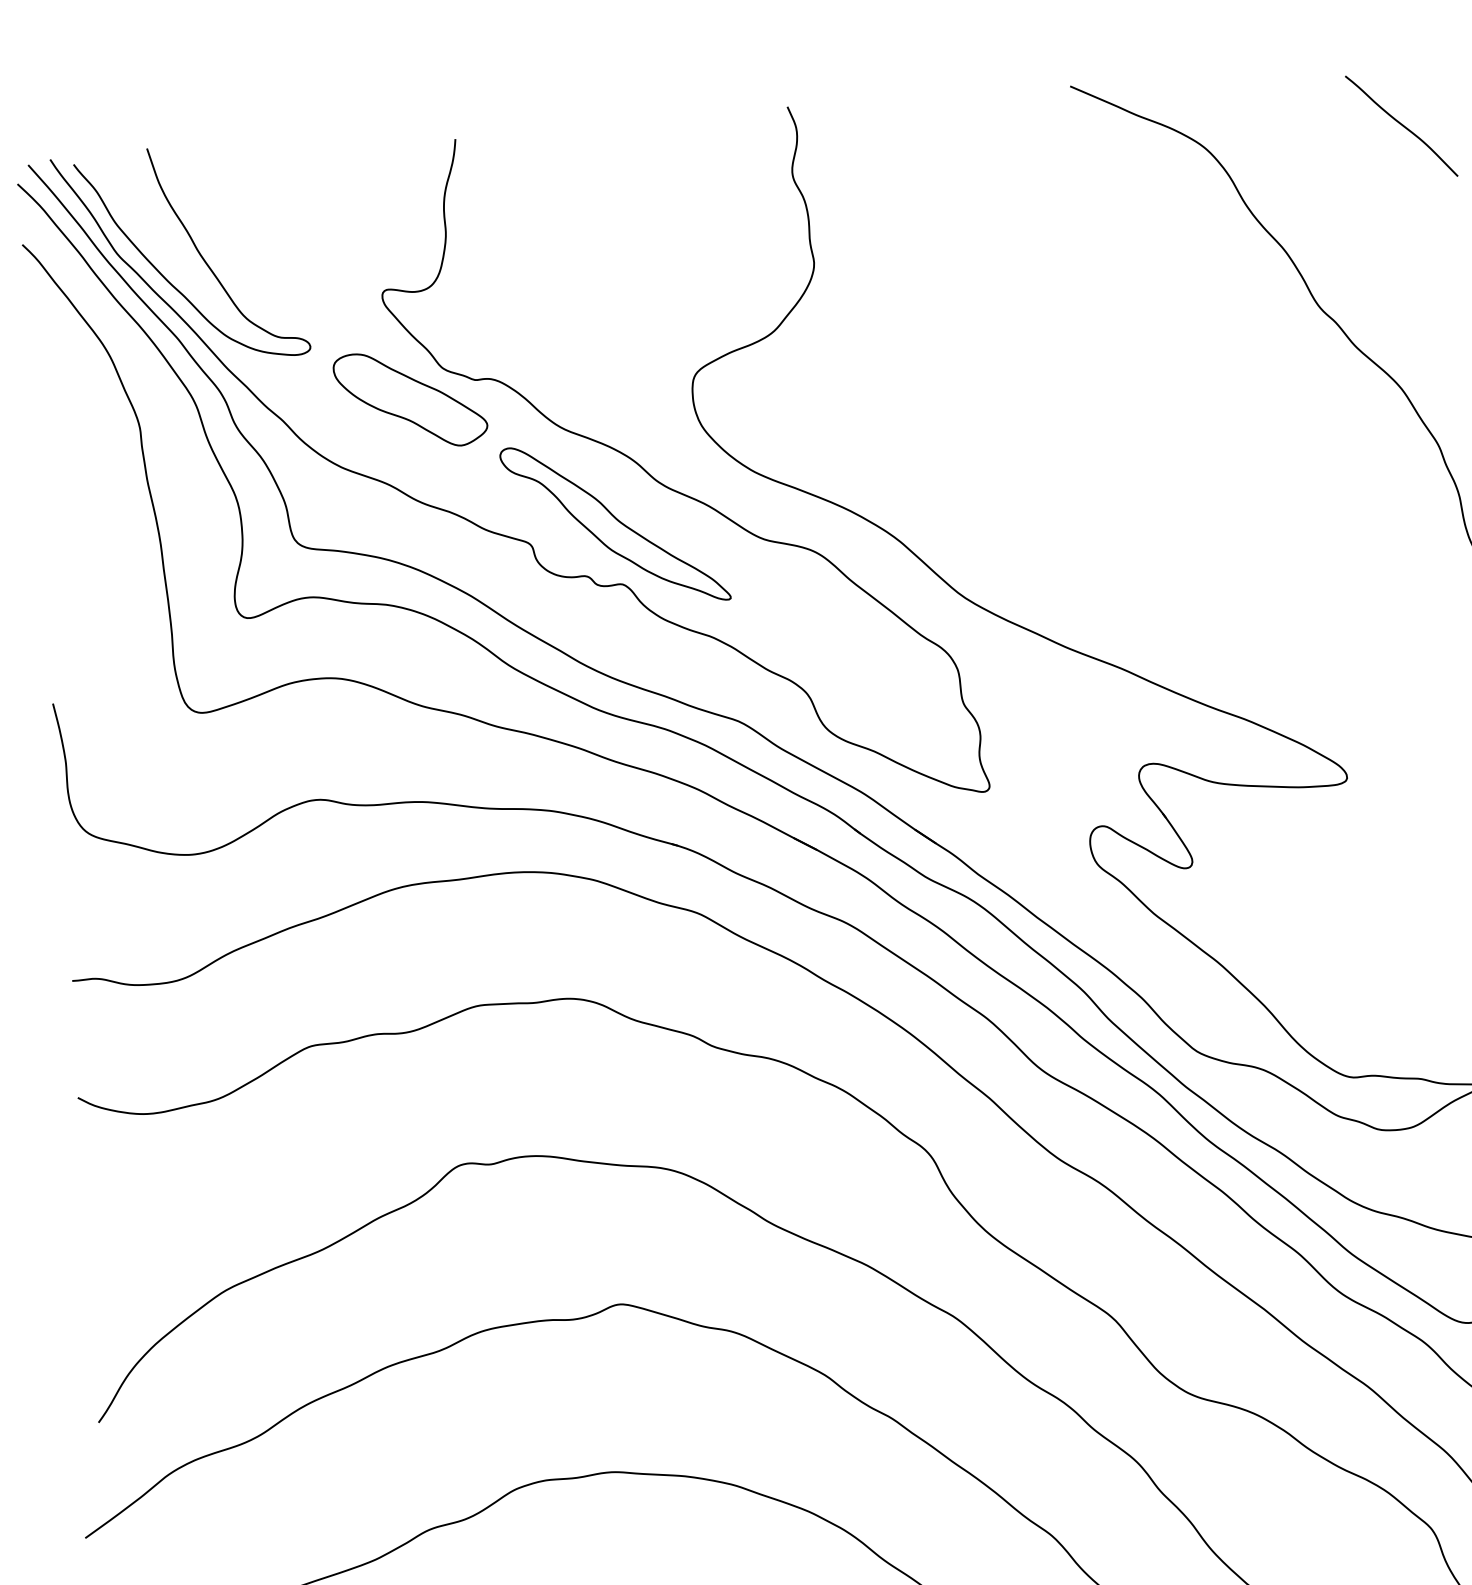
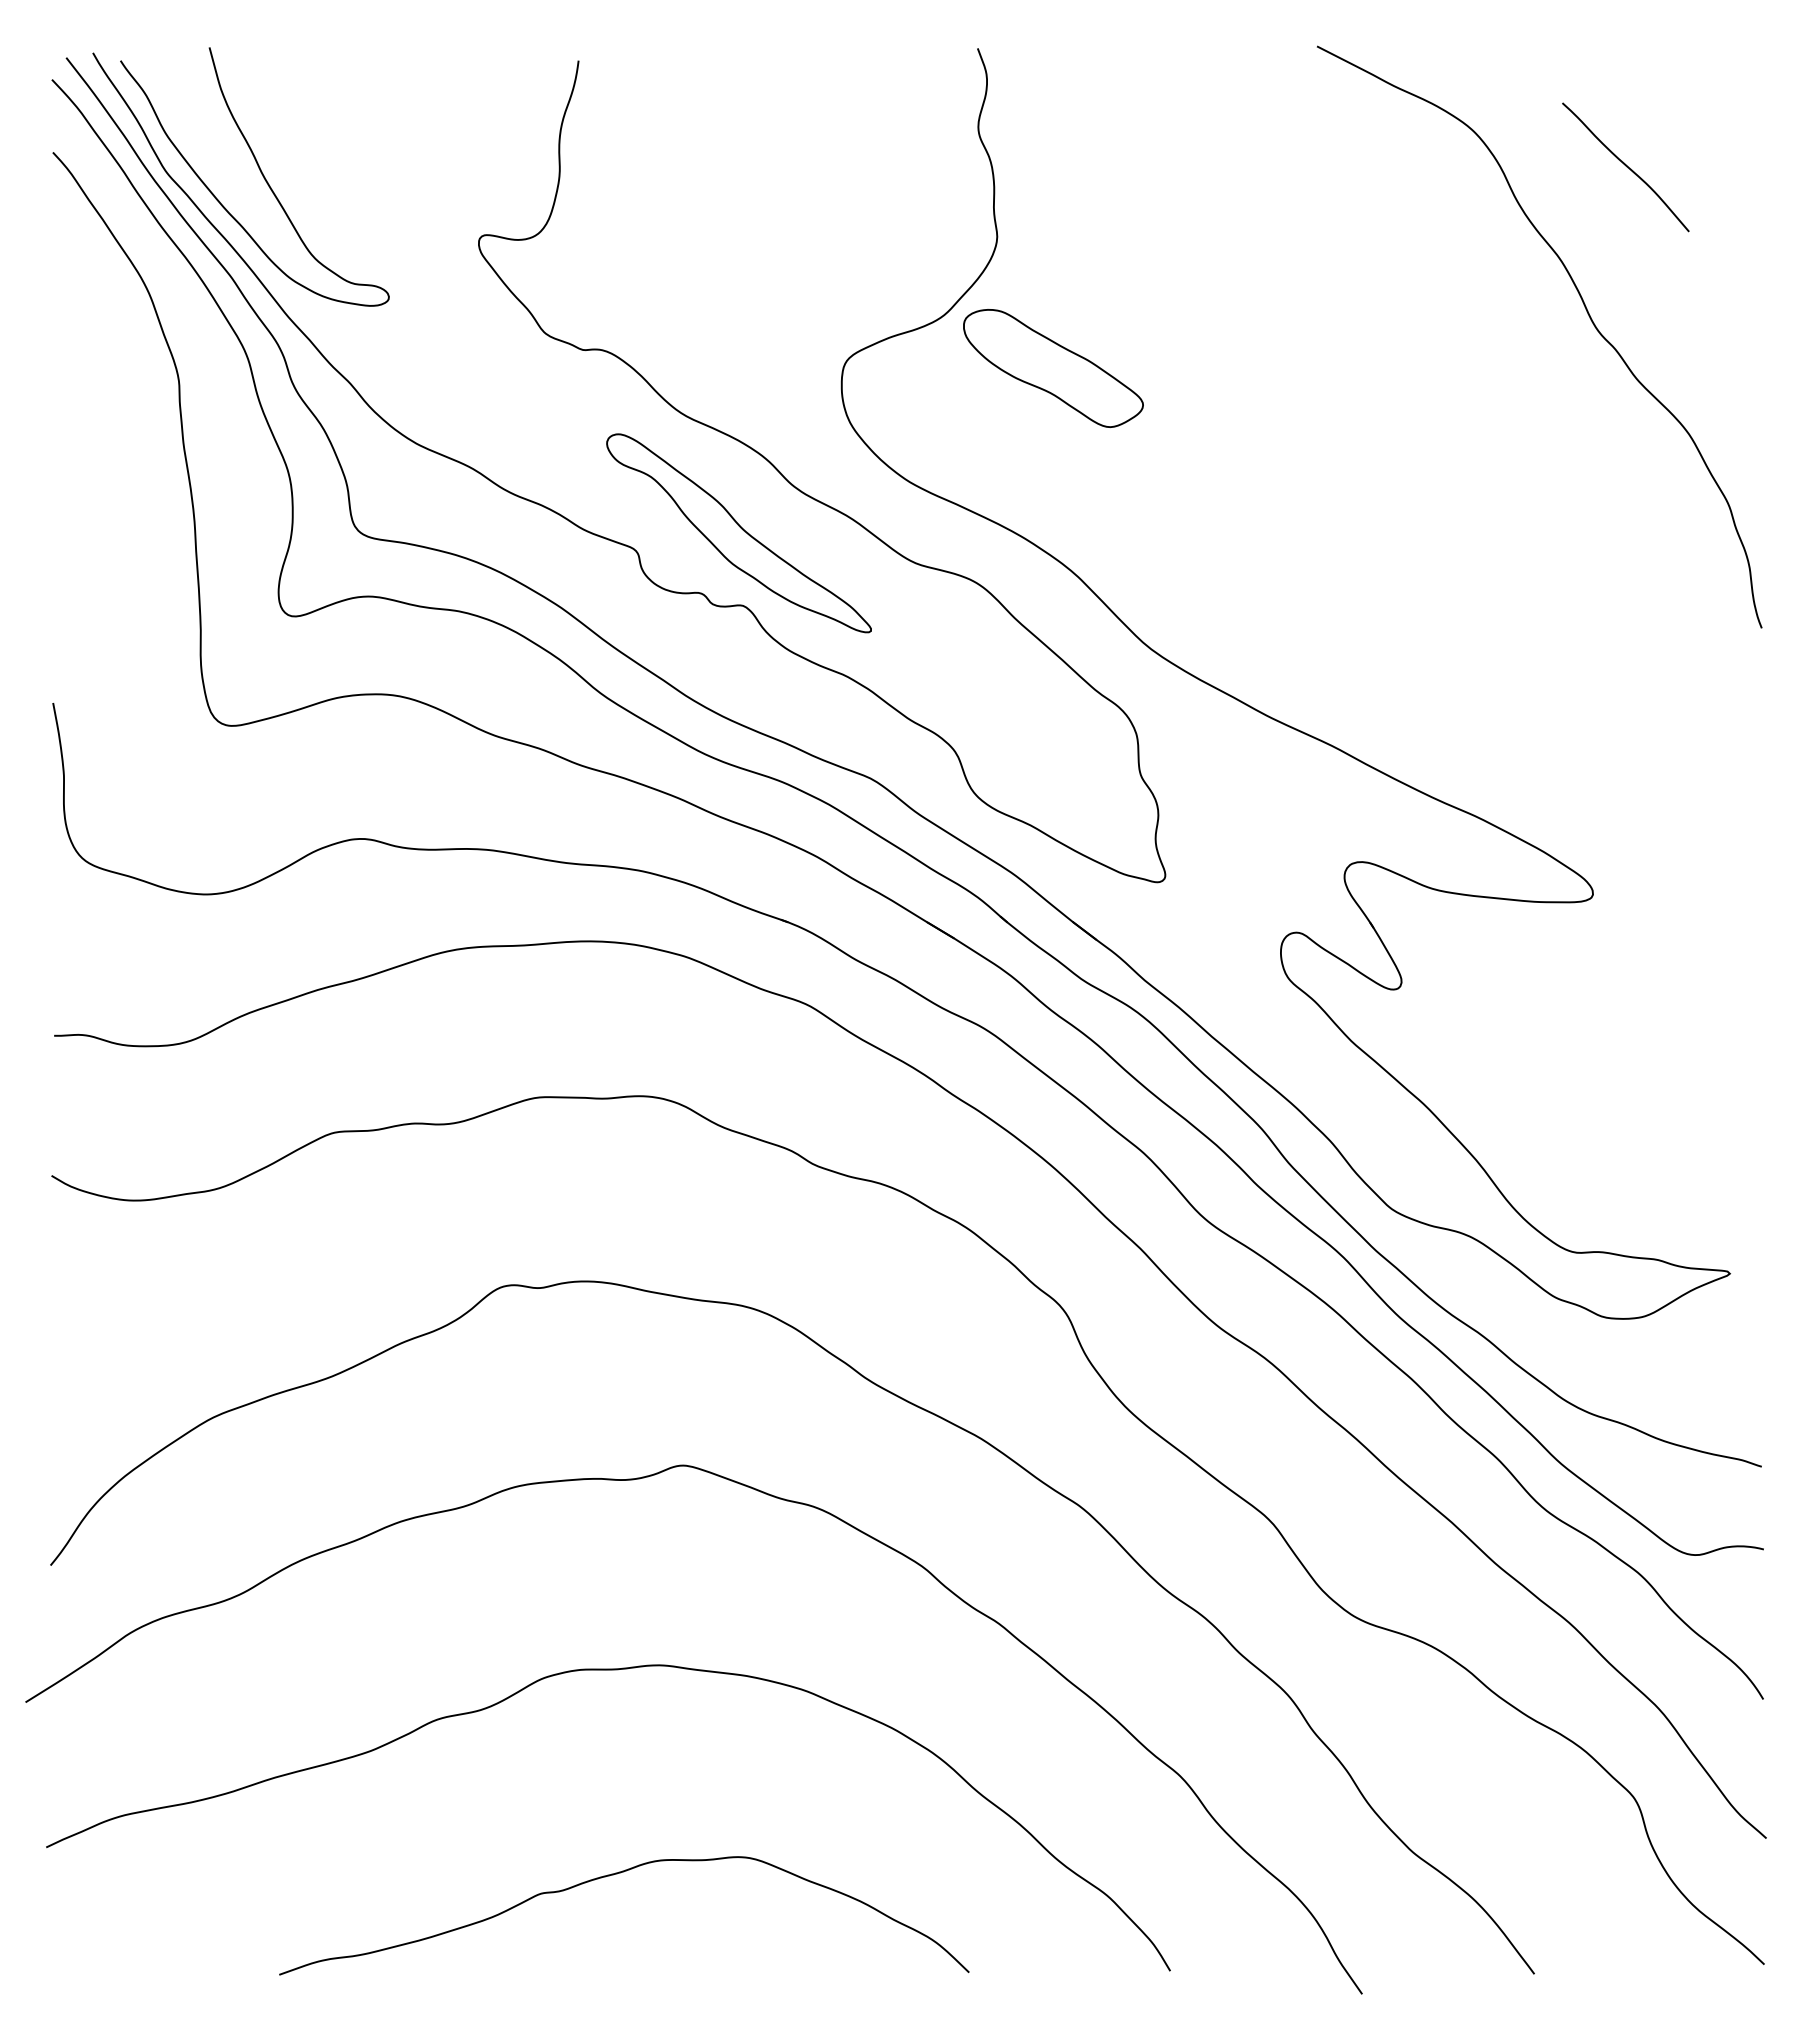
curve: (1401, 125) -> (1625, 166), moved
part: (410, 399) -> (1053, 368), moved

